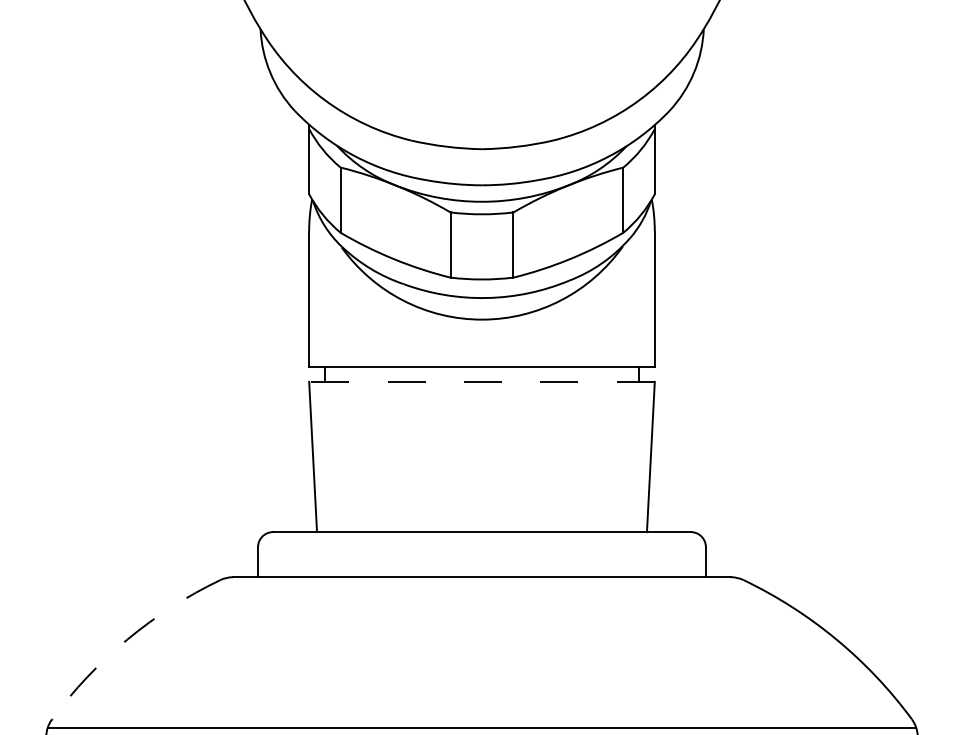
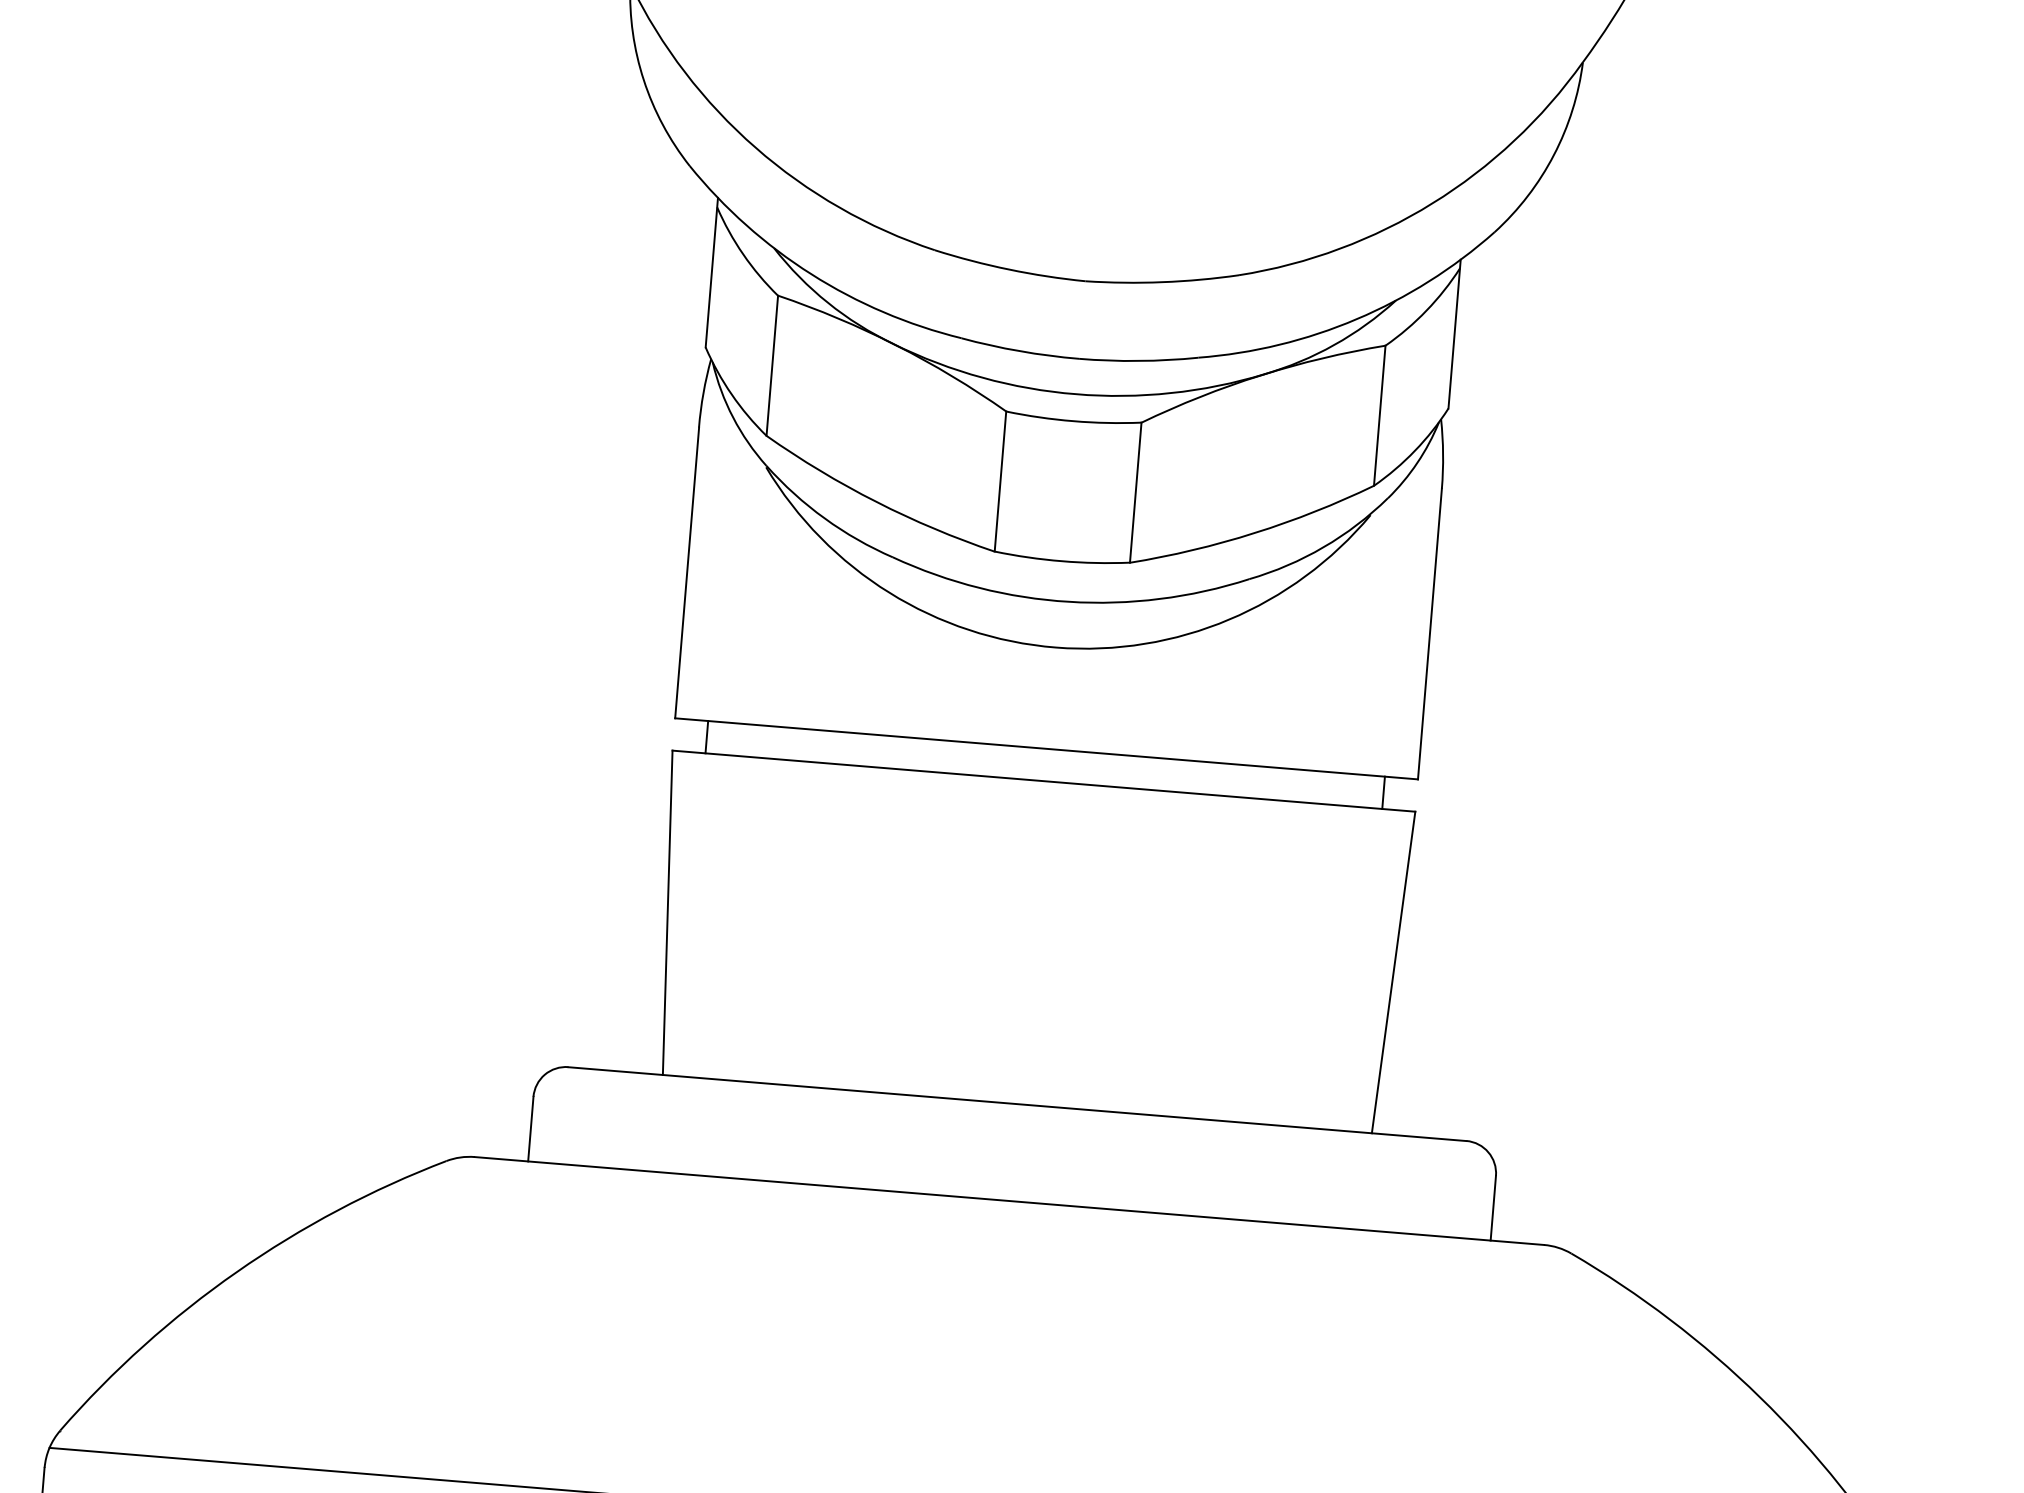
line: (482, 381) -> (1045, 780), dashed -> solid
arc: (127, 639) -> (236, 1272), dashed -> solid

